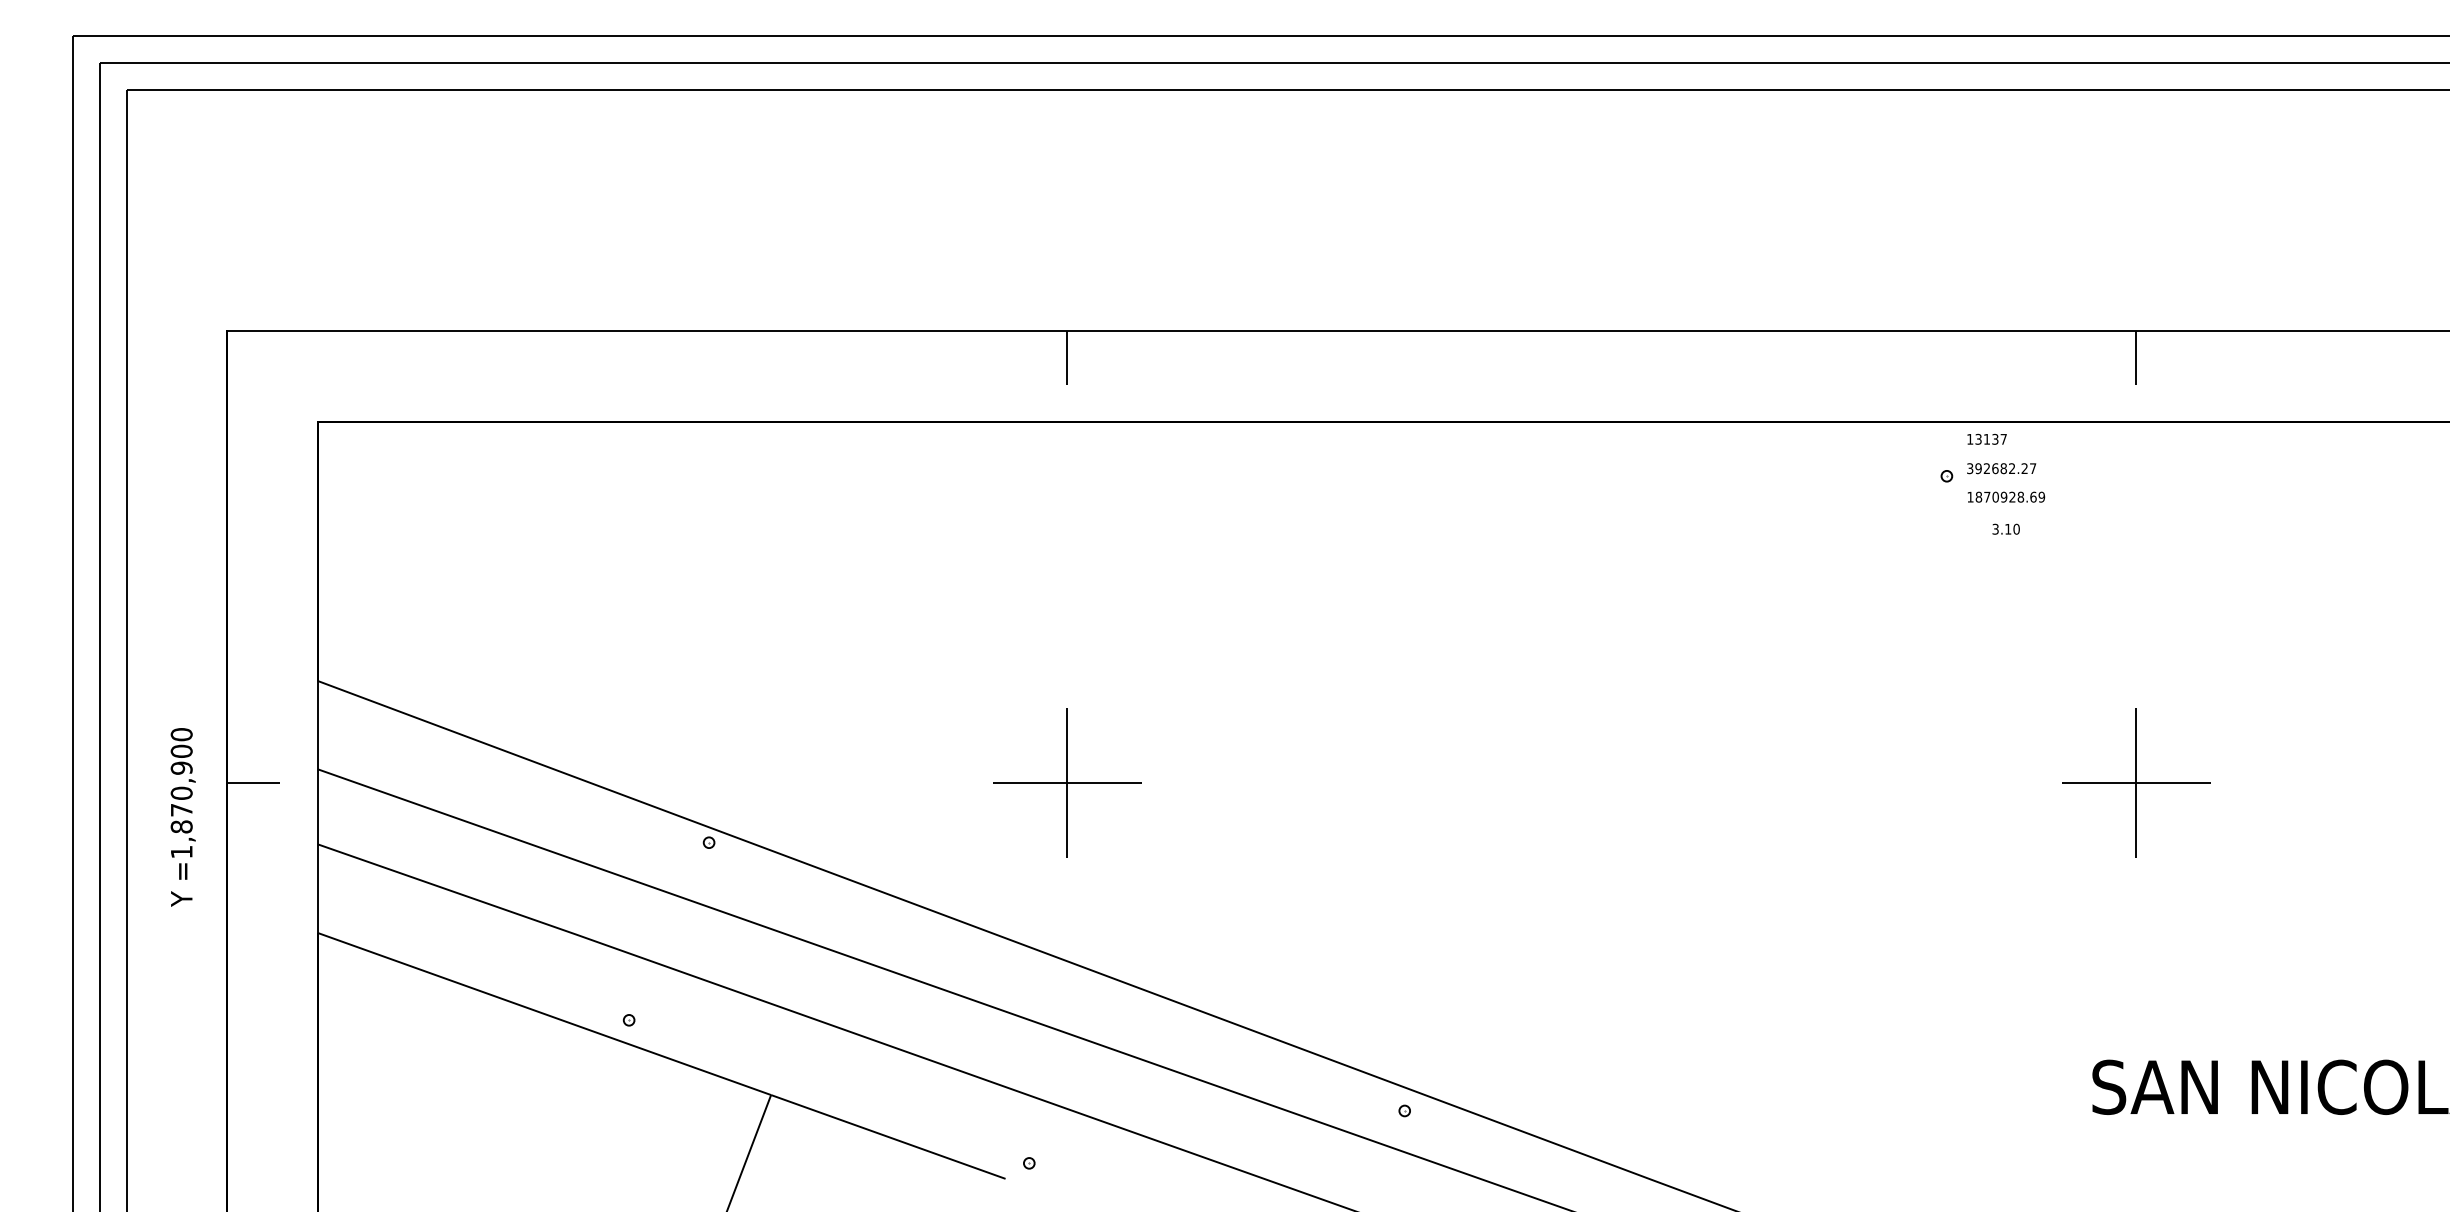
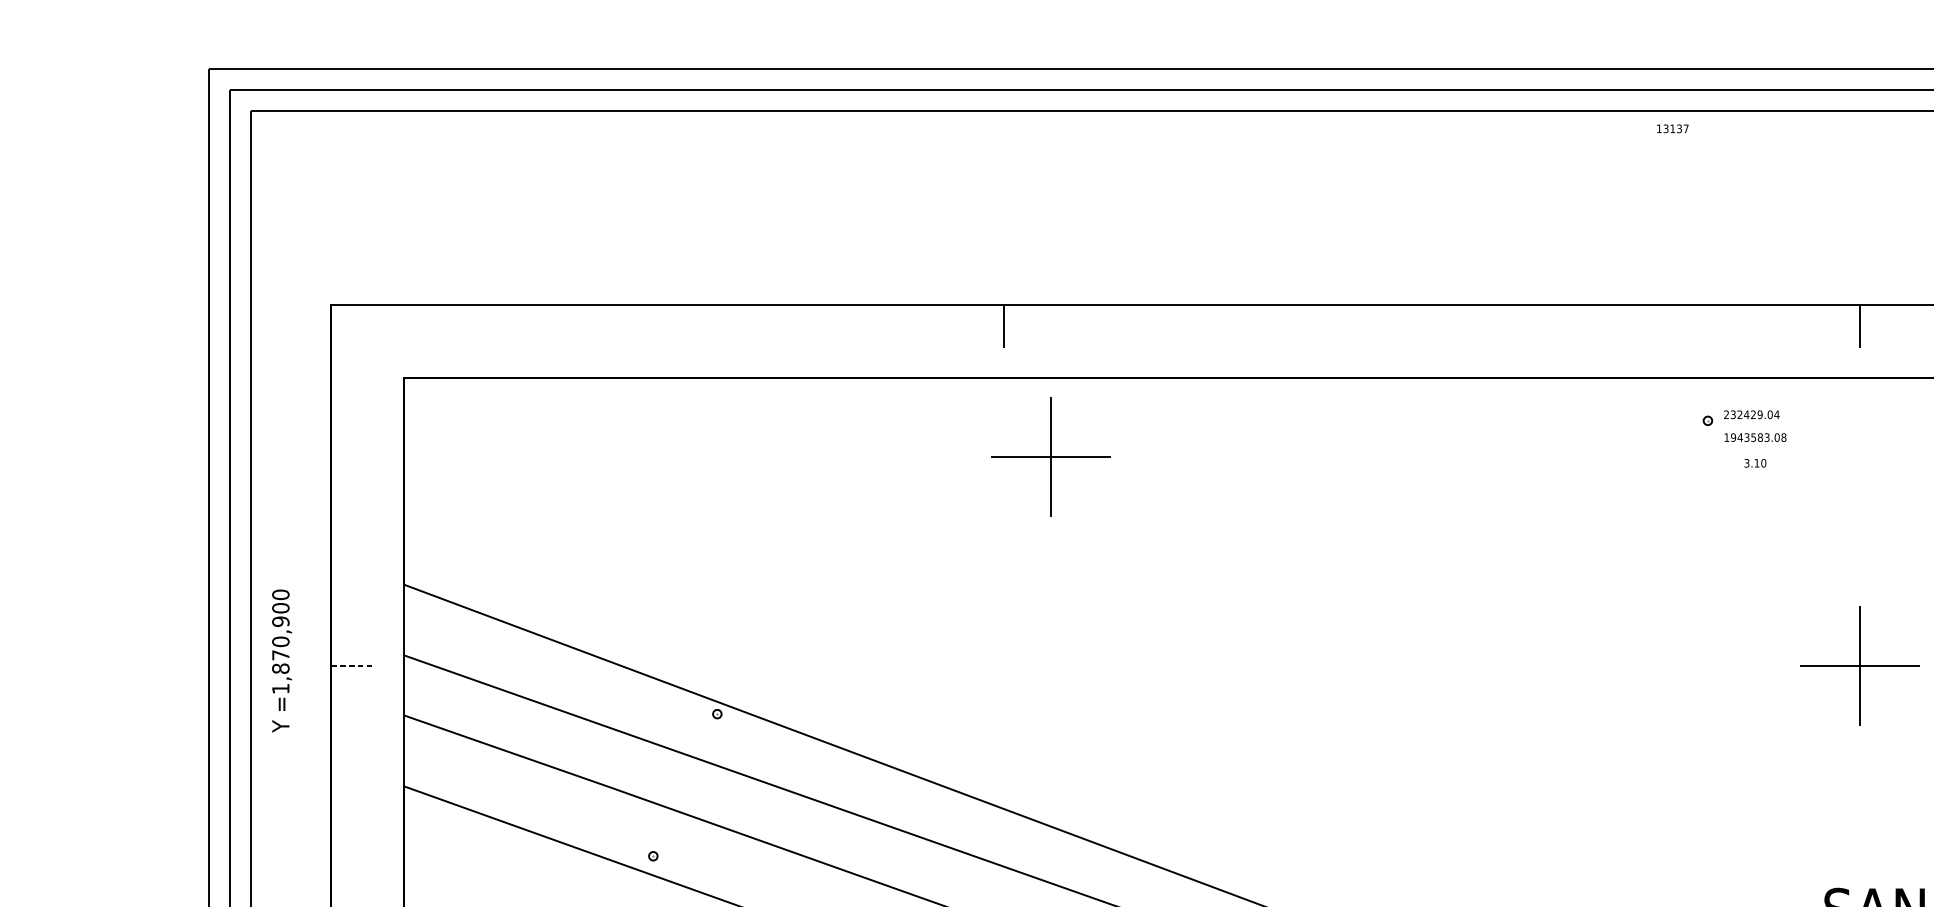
text: (1986, 438) -> (1672, 128), moved
text: (2001, 468) -> (1751, 414), 392682.27 -> 232429.04
text: (2010, 496) -> (1758, 437), 1870928.69 -> 1943583.08
line: (253, 782) -> (352, 665), solid -> dashed
part: (1067, 782) -> (1051, 456), moved
text: (182, 817) -> (281, 661), moved

